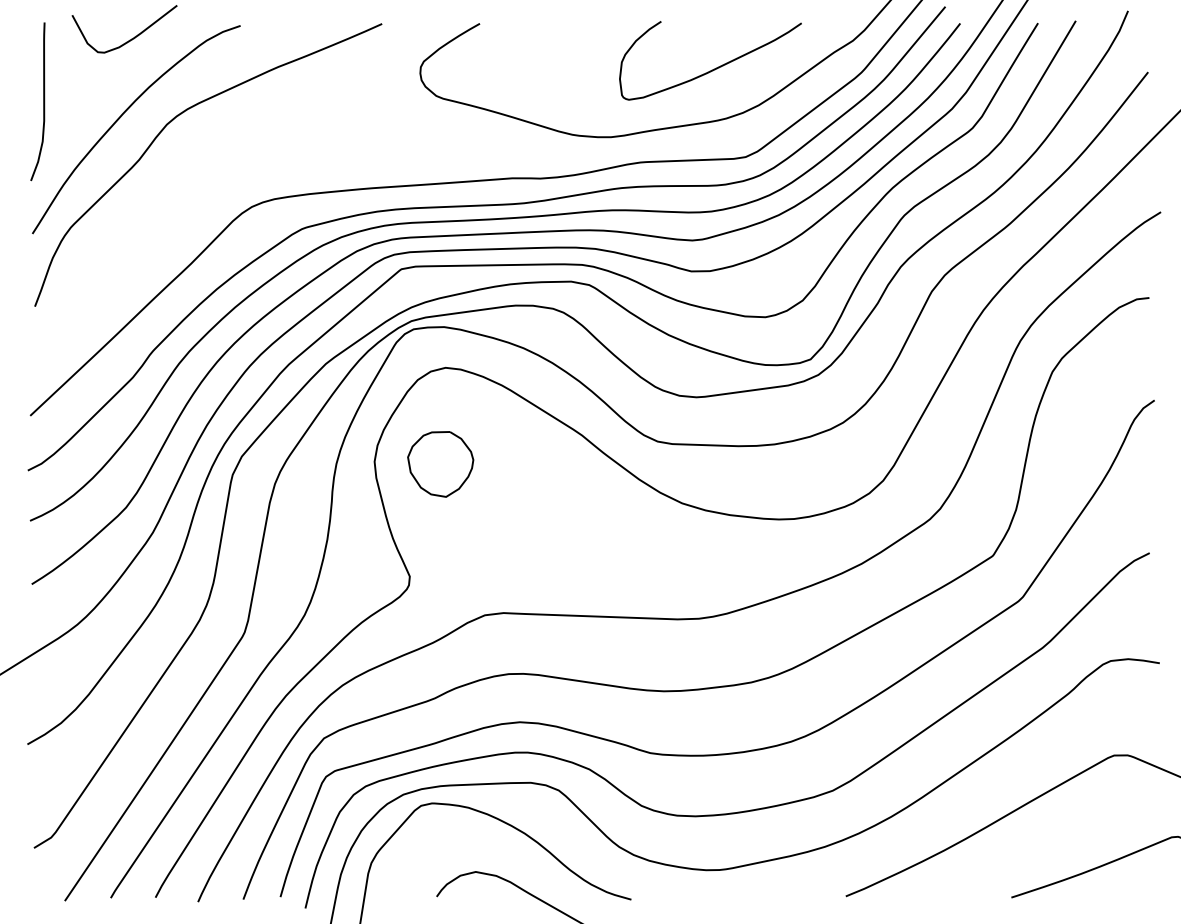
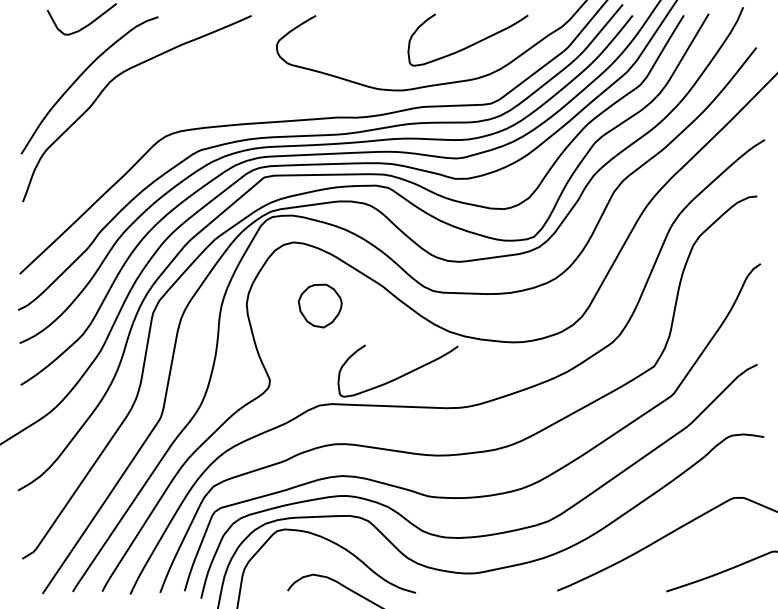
curve: (43, 100) -> (28, 66), removed
part: (439, 463) -> (319, 305), moved
curve: (607, 569) -> (400, 375), added

